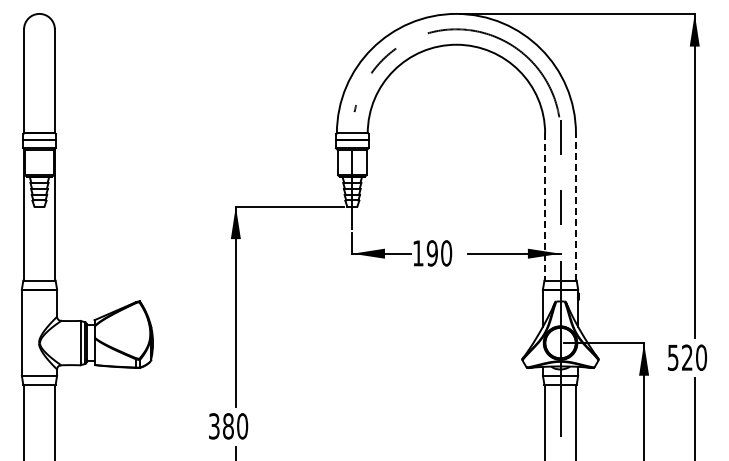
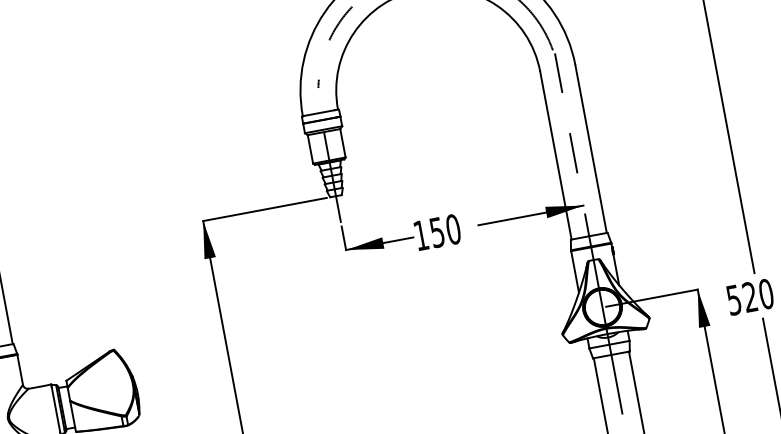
line: (545, 207) -> (556, 156), dashed -> solid
line: (575, 207) -> (590, 149), dashed -> solid
text: (431, 253) -> (436, 232), 190 -> 150

